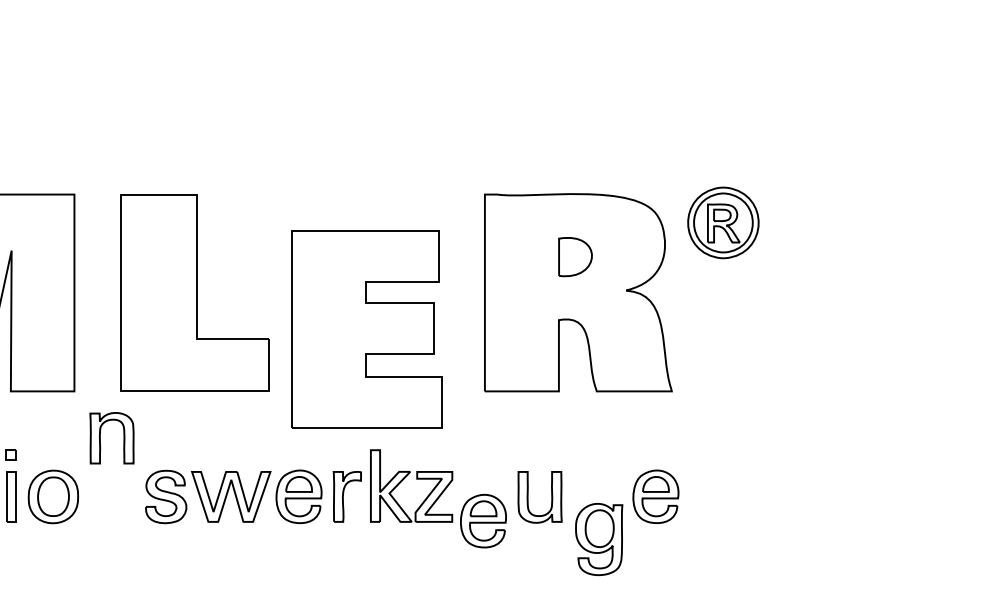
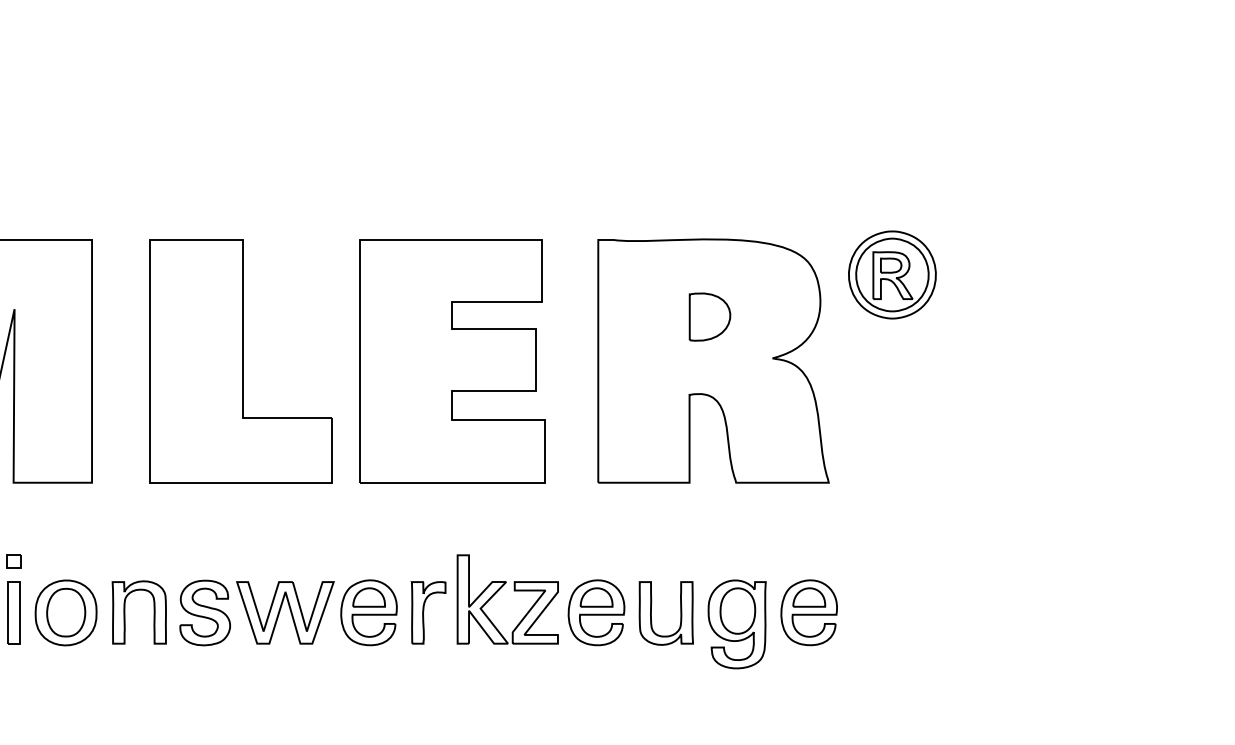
part: (366, 329) -> (452, 361), moved
part: (100, 438) -> (125, 612), moved
part: (483, 520) -> (596, 612), moved
part: (598, 539) -> (736, 624), moved

